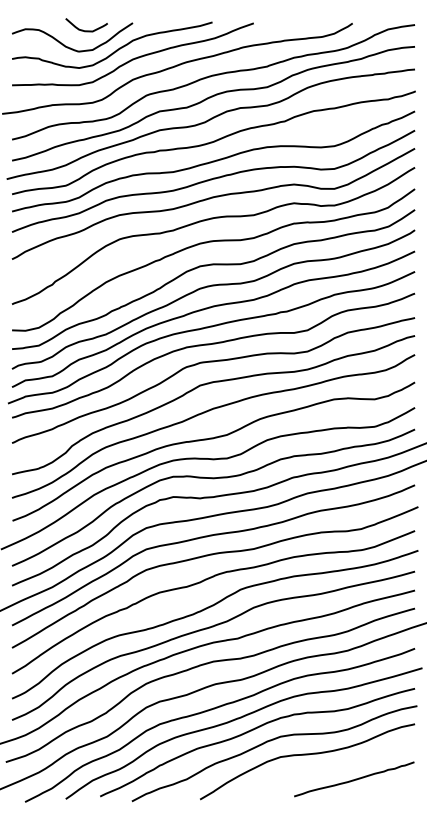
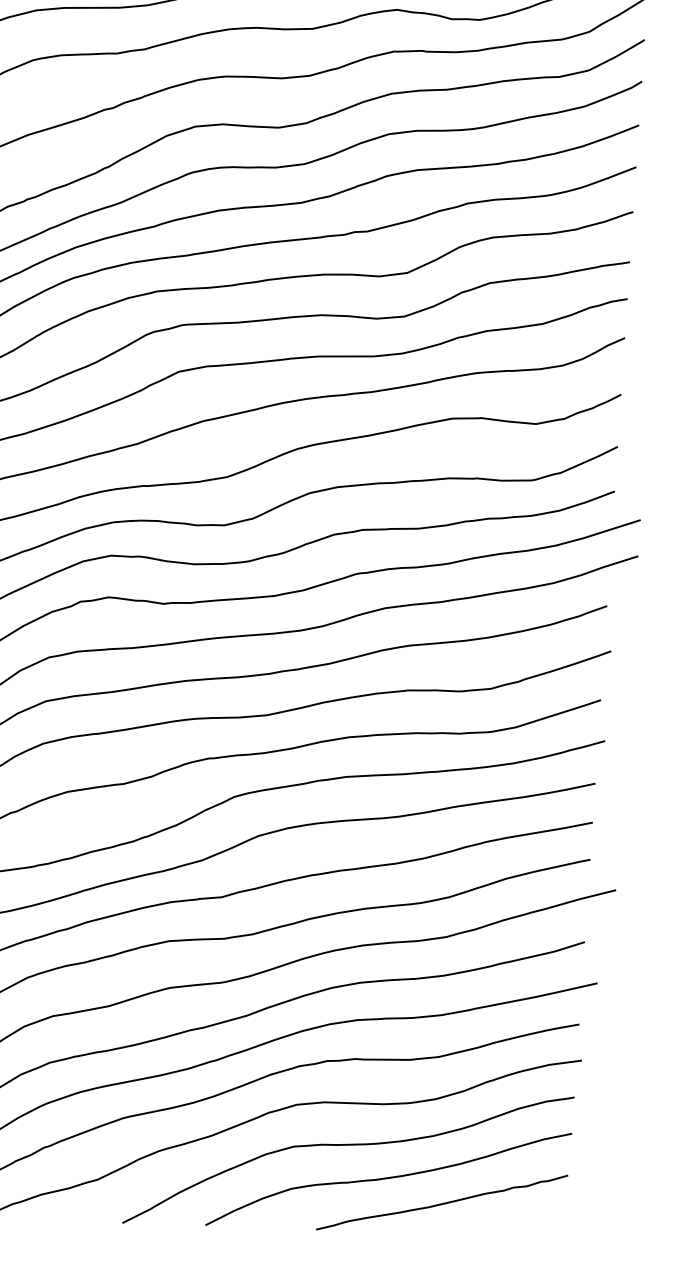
curve: (327, 769) -> (388, 1178), added

